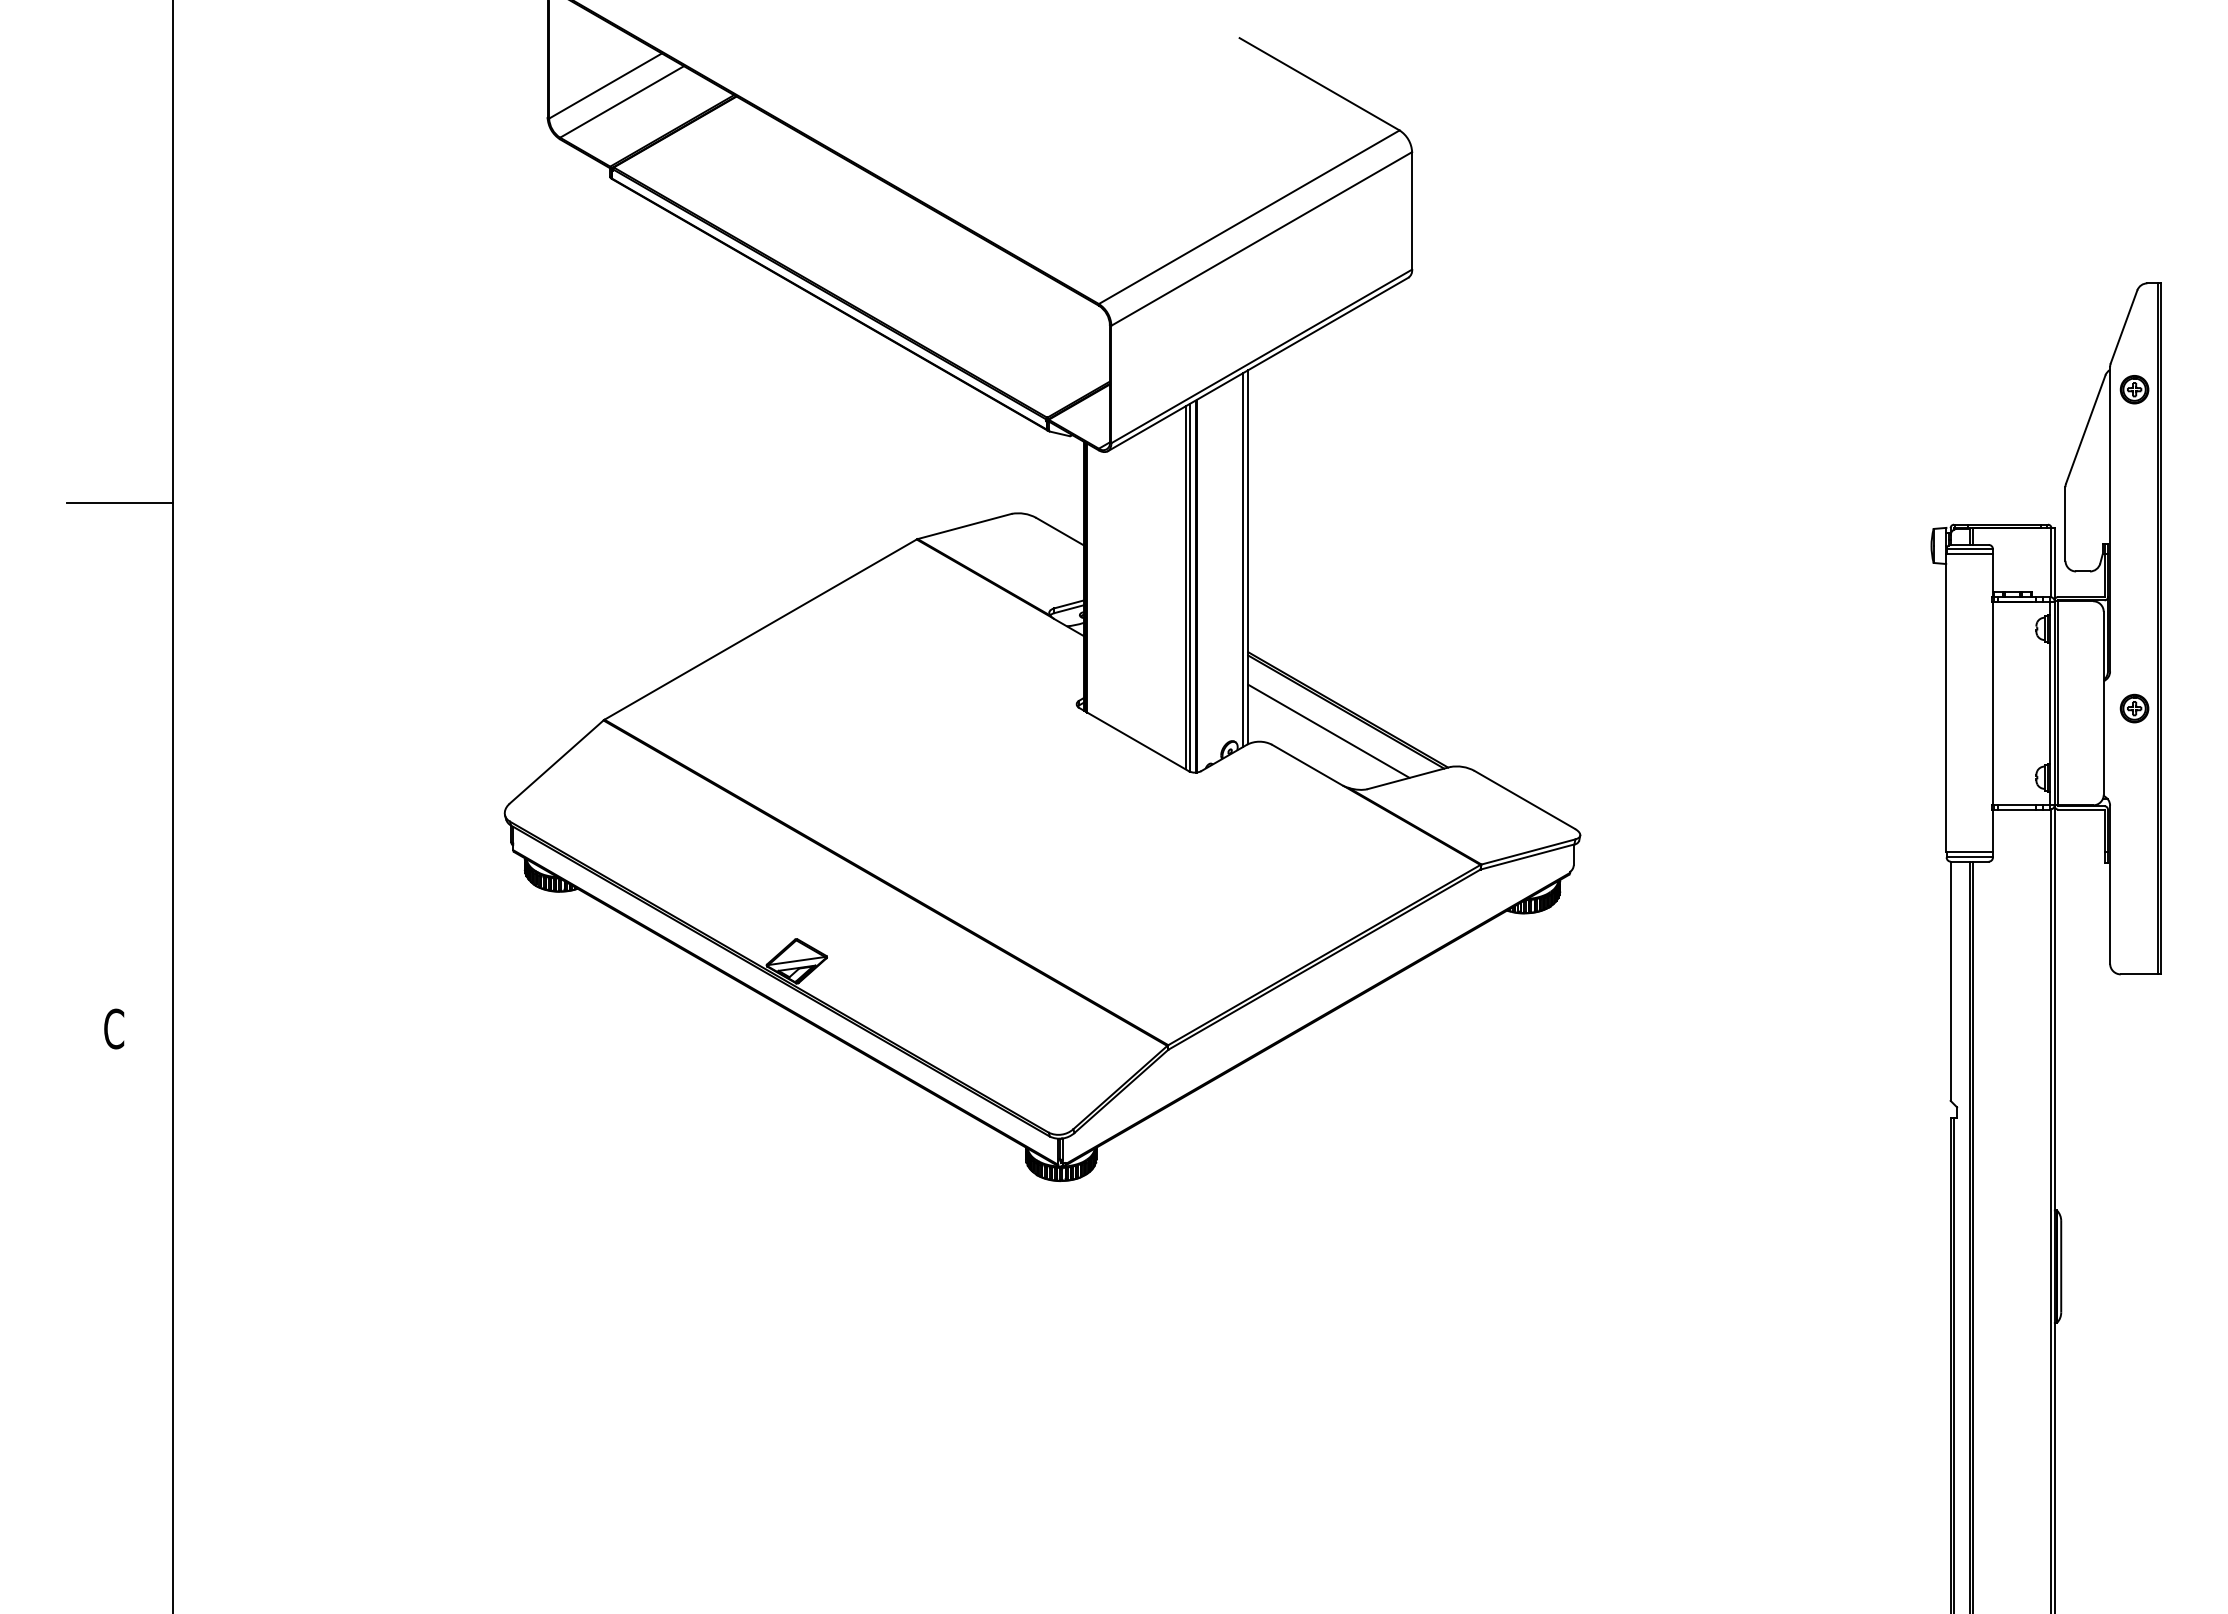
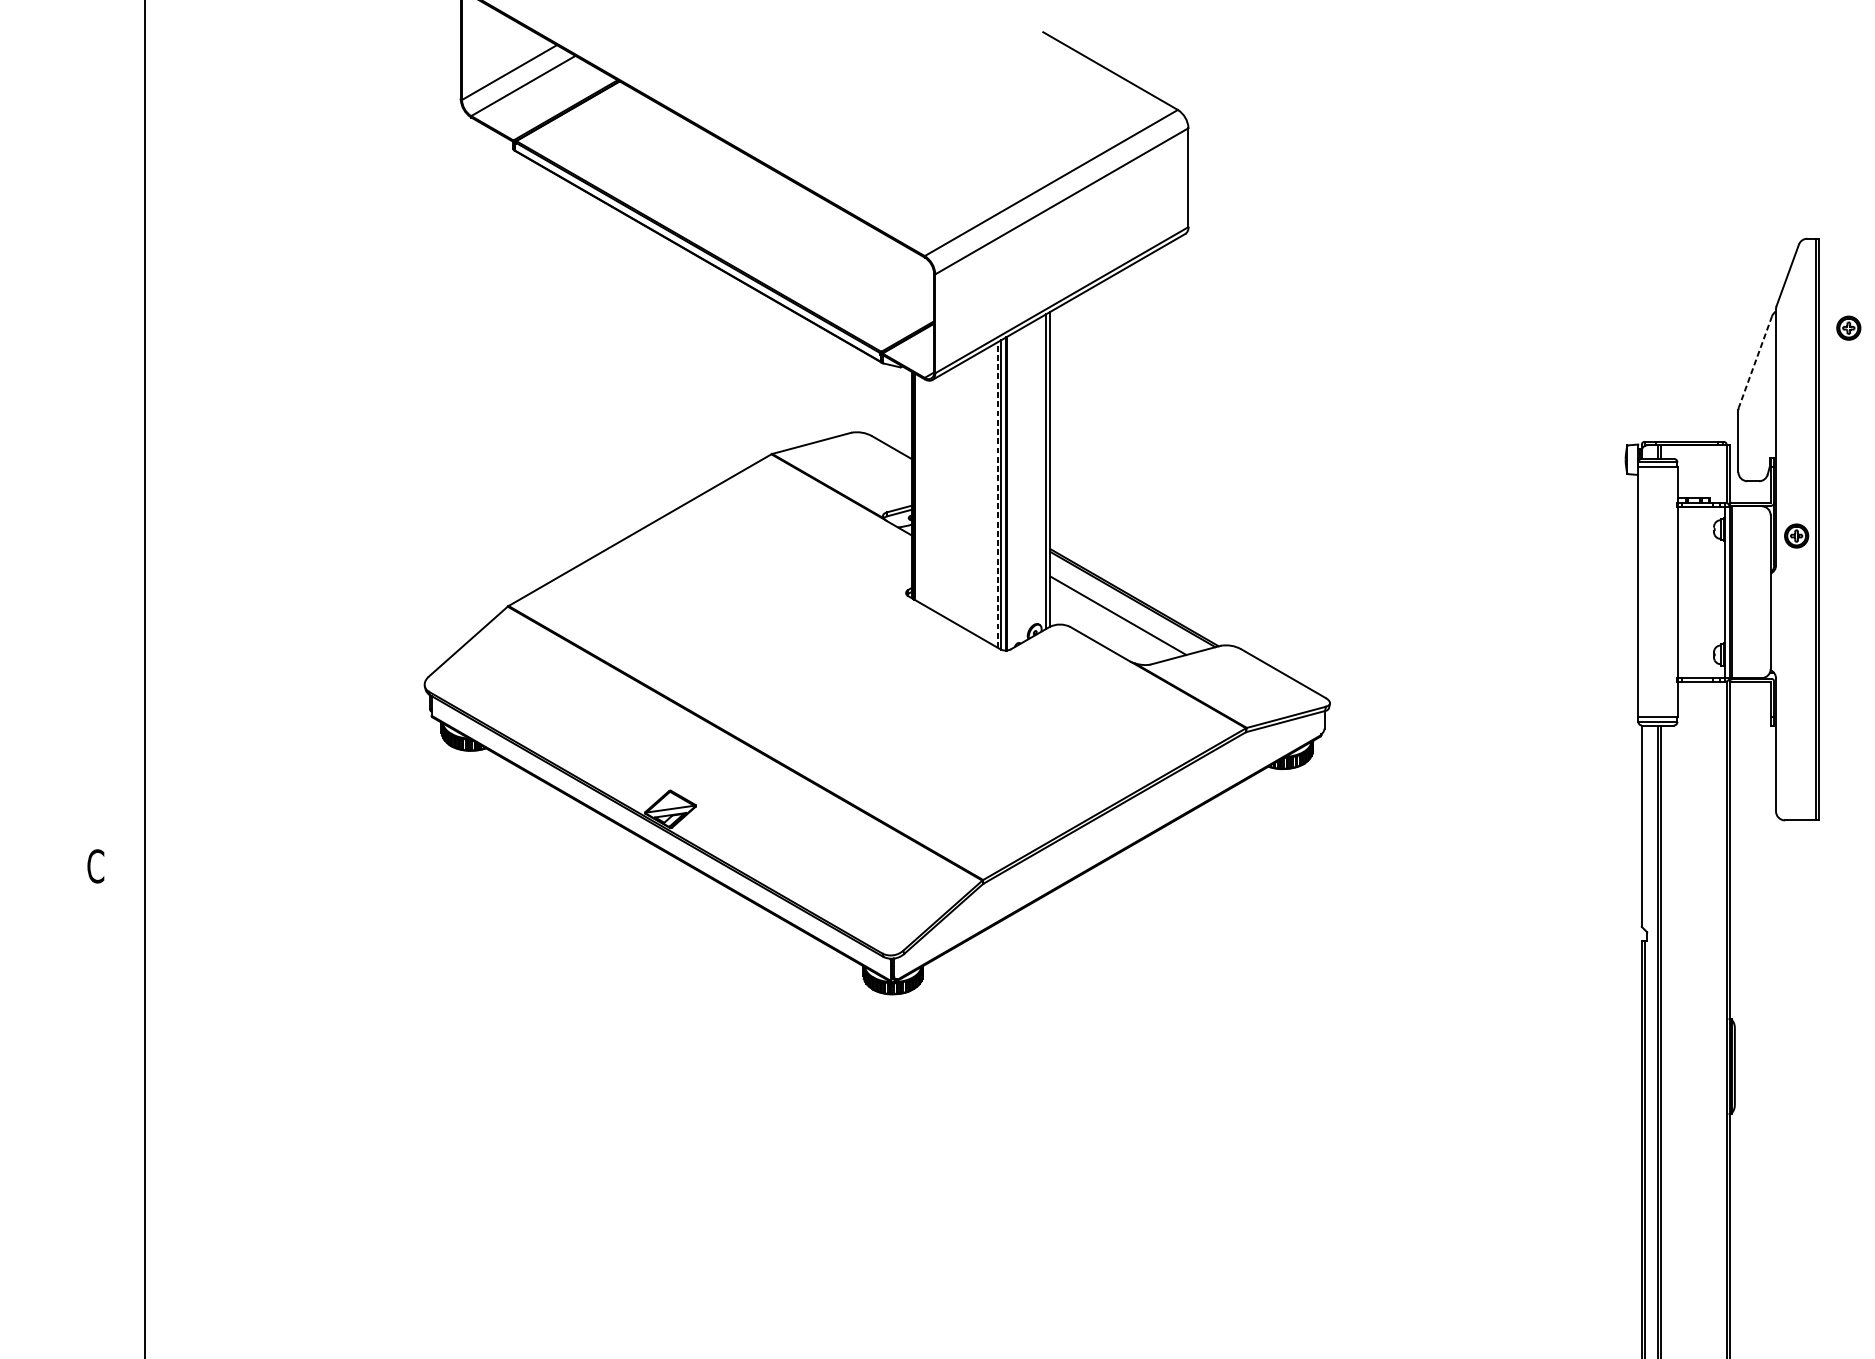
part: (2134, 389) -> (1848, 328), moved
line: (2085, 429) -> (1755, 361), solid -> dashed
line: (119, 502) -> (100, 423), removed
line: (1185, 587) -> (997, 494), solid -> dashed
part: (2134, 708) -> (1796, 535), moved

